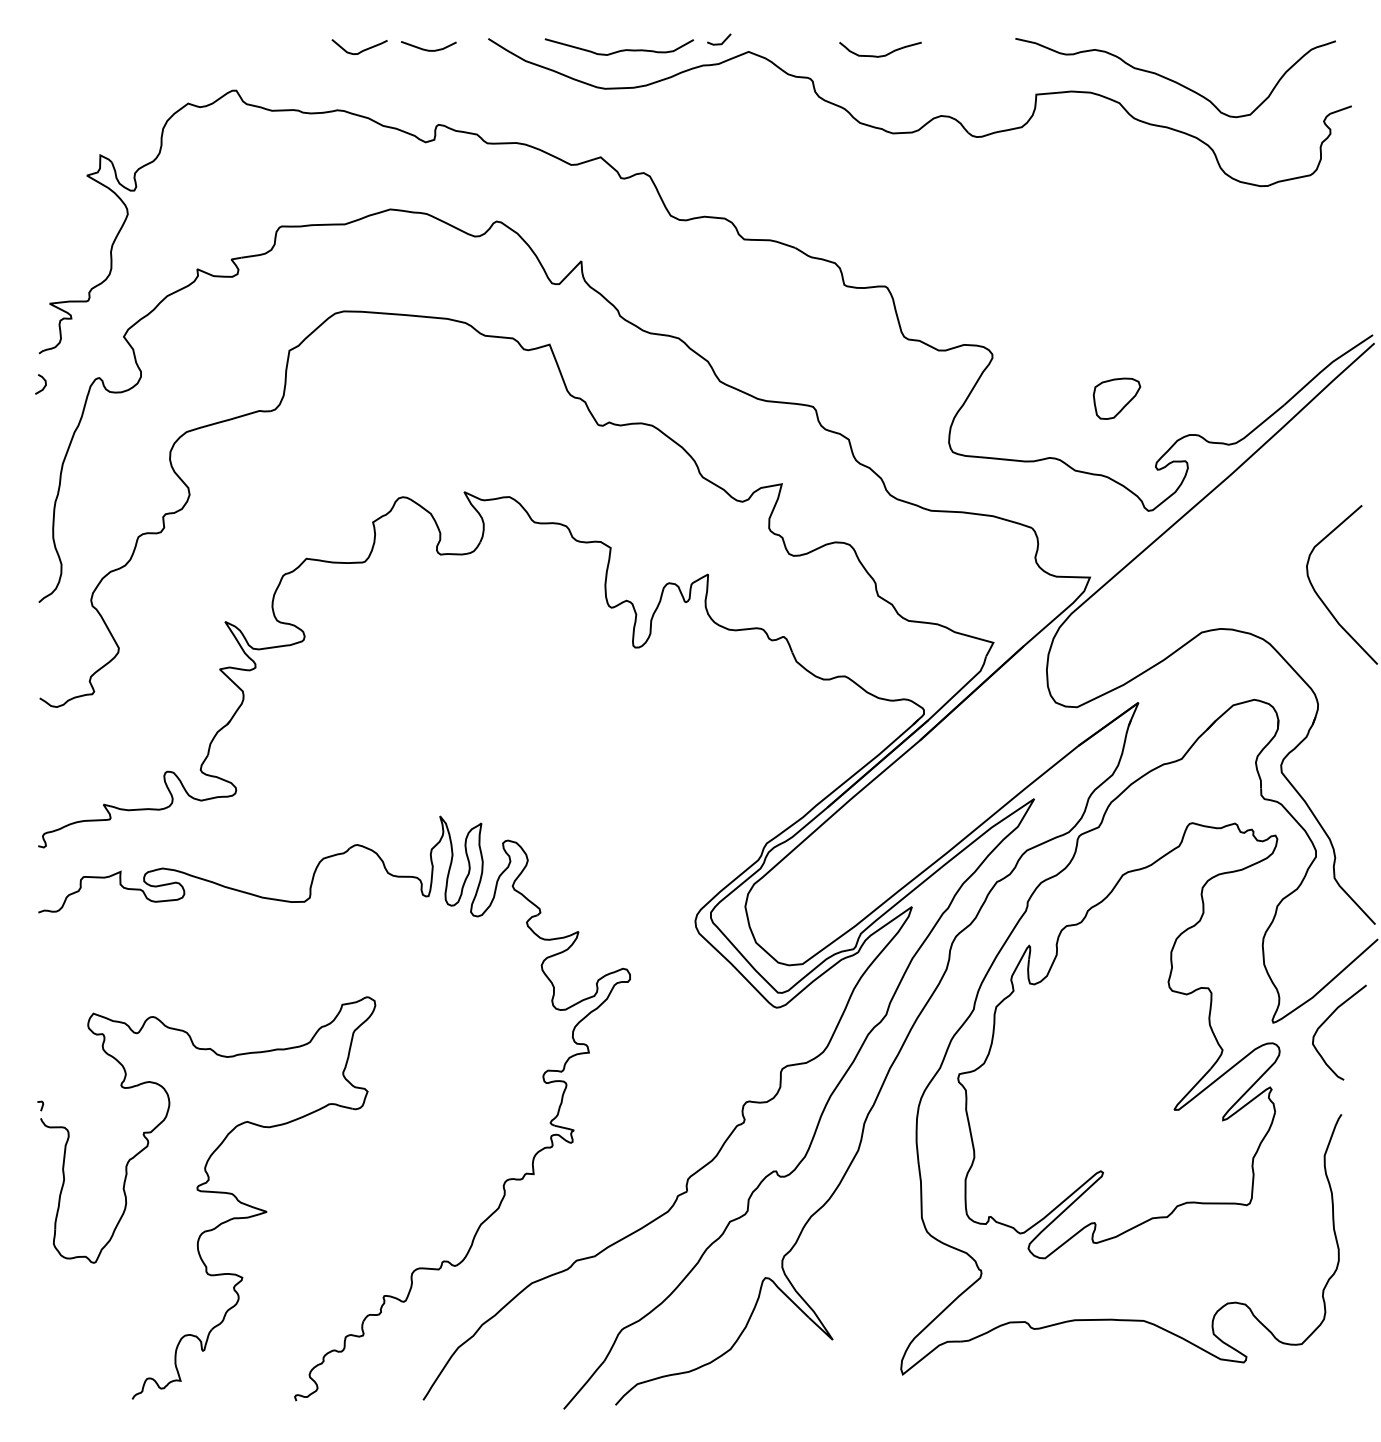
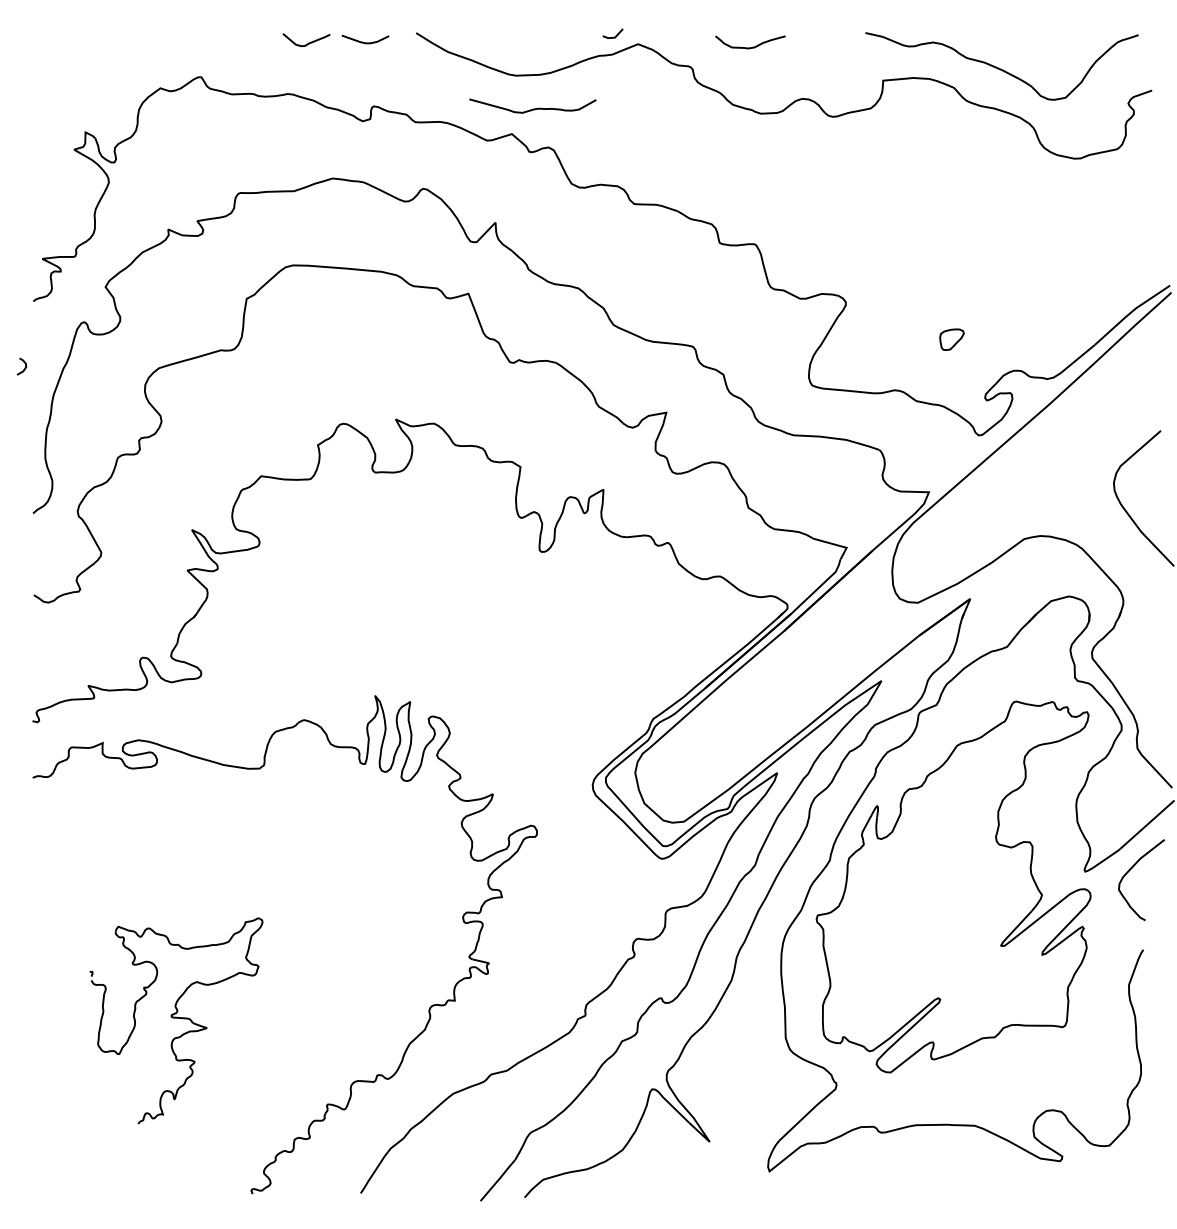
curve: (618, 49) -> (532, 108), moved
curve: (44, 385) -> (24, 367), moved
part: (1116, 398) -> (951, 339), size x0.6
part: (207, 1197) -> (176, 1020), size x0.6

